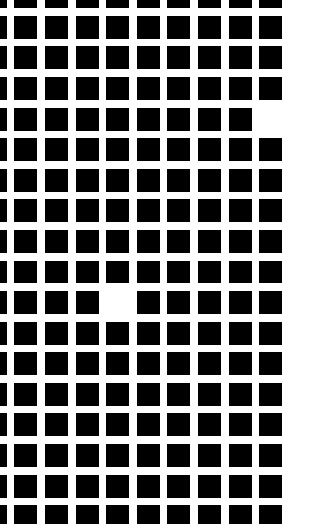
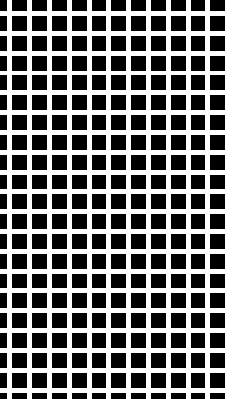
fill: (270, 118) -> (217, 102), added
fill: (117, 302) -> (118, 221), added

